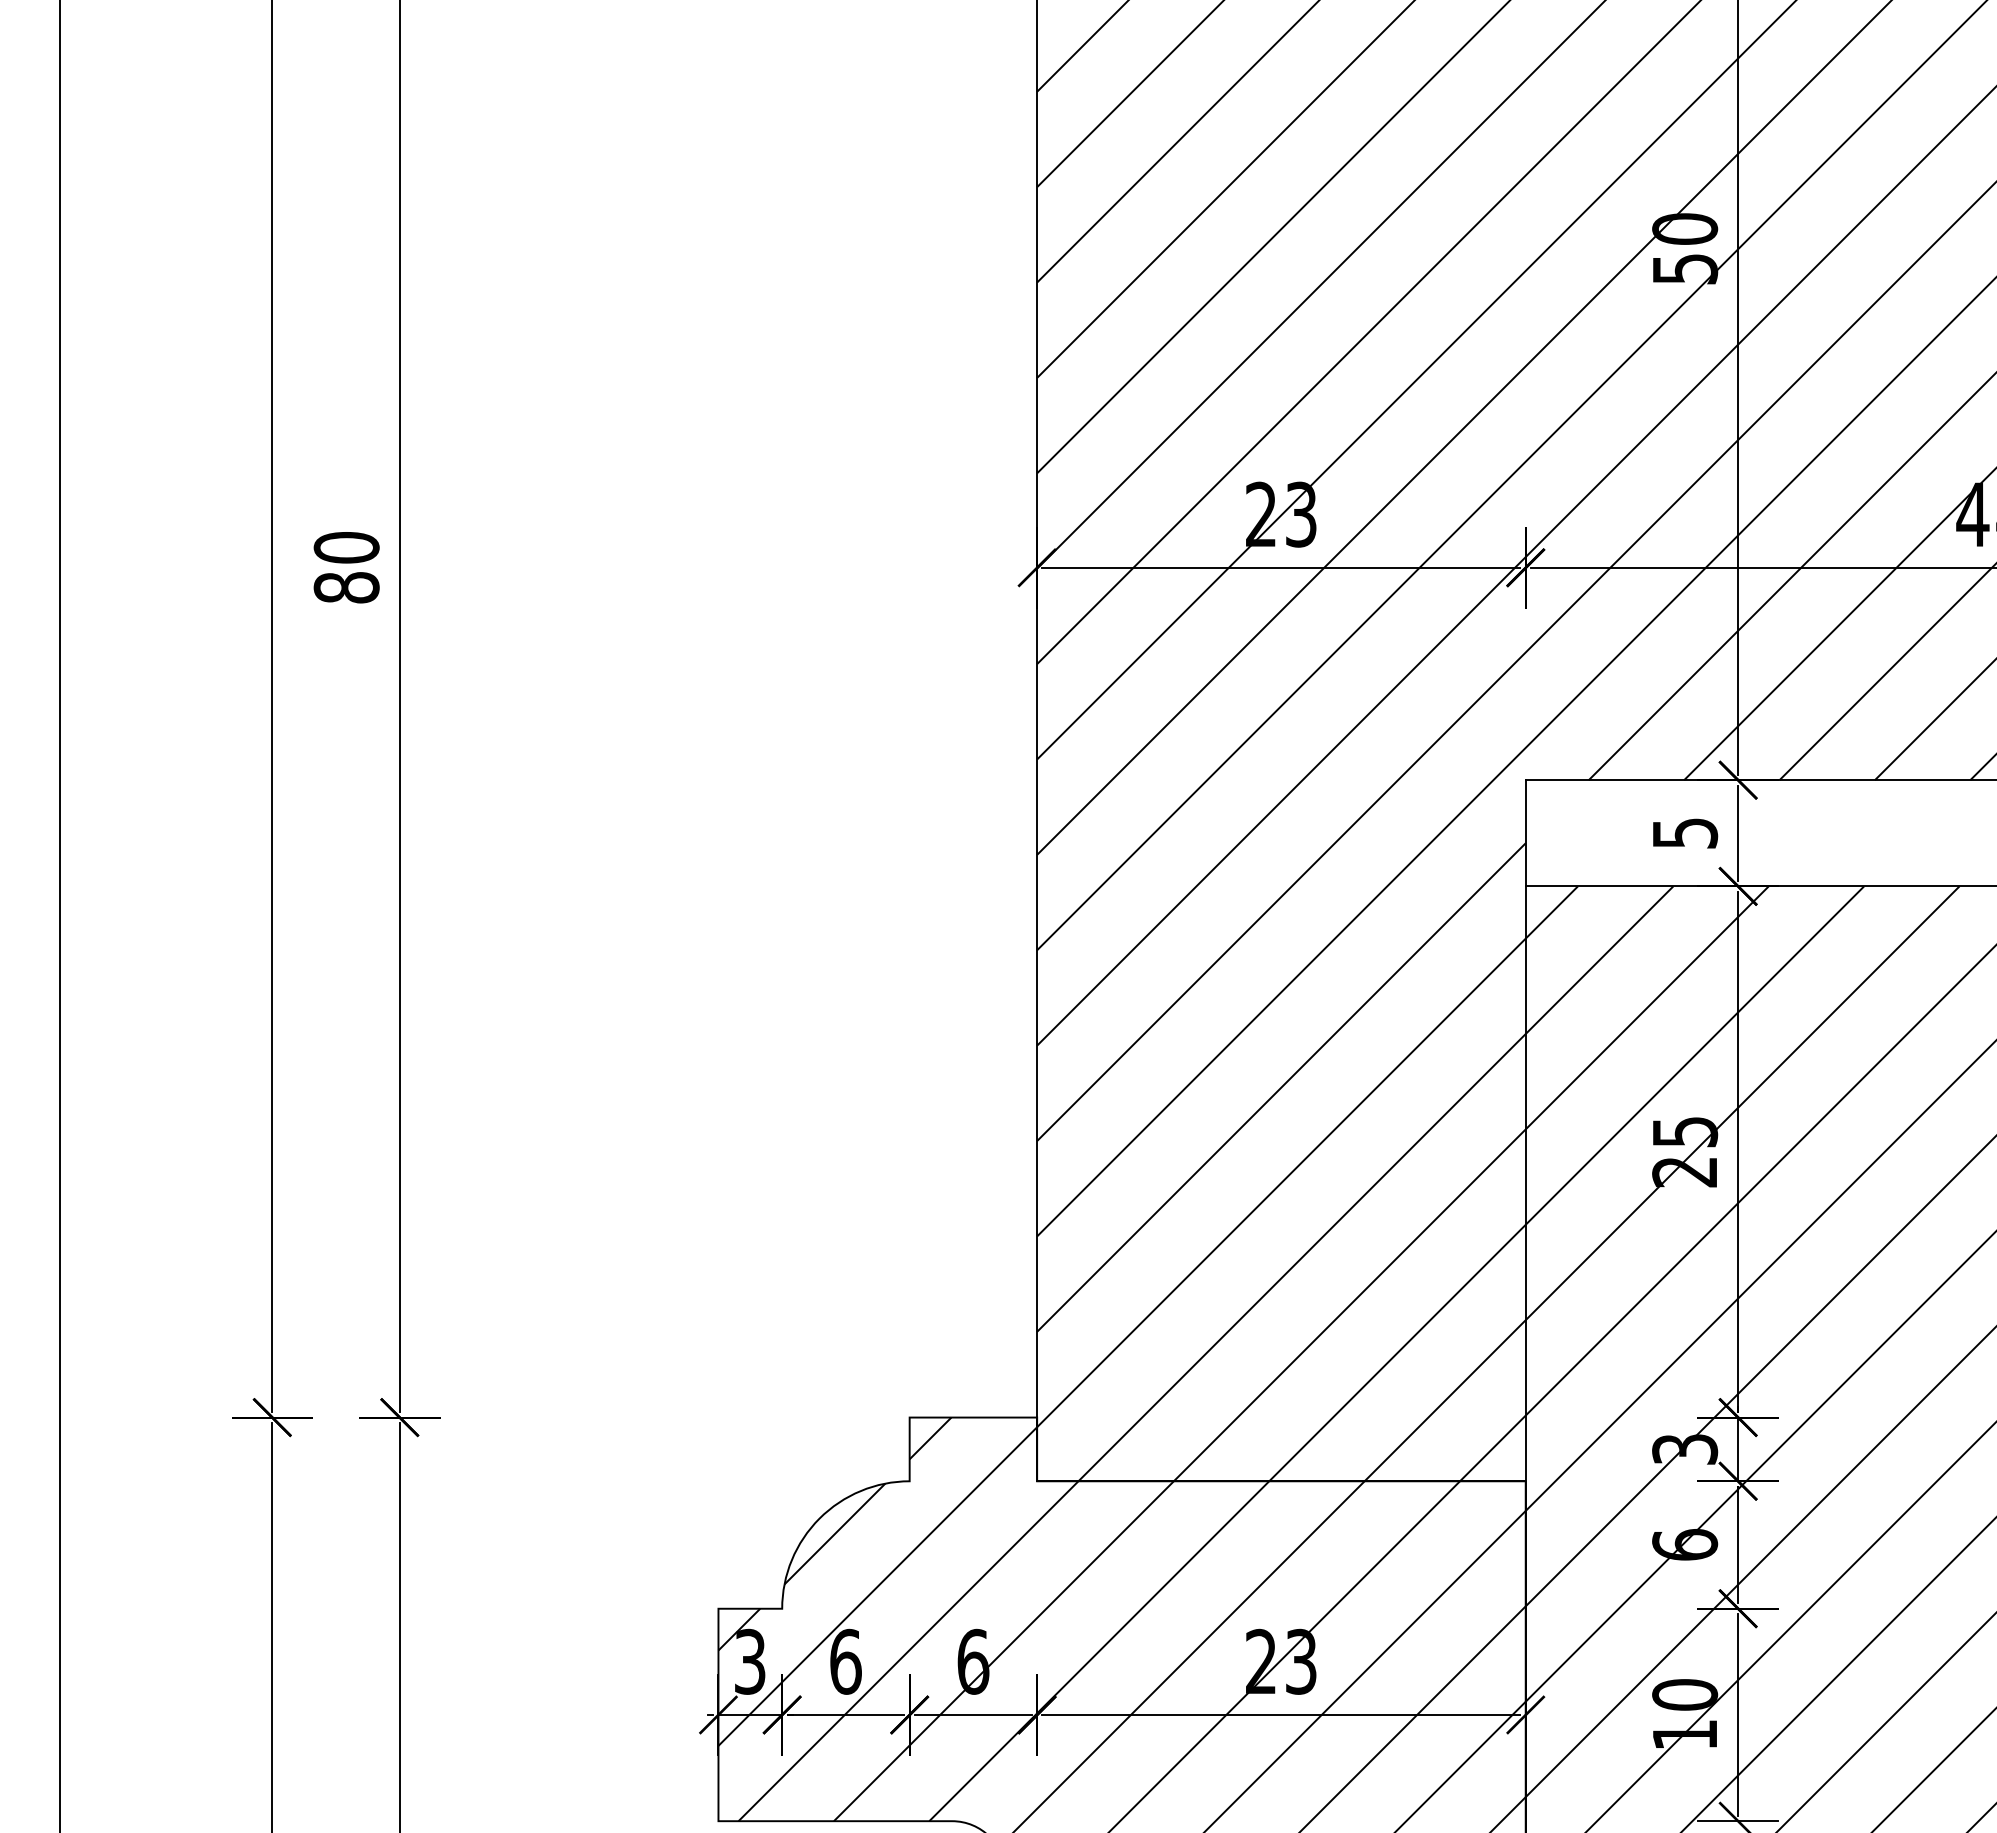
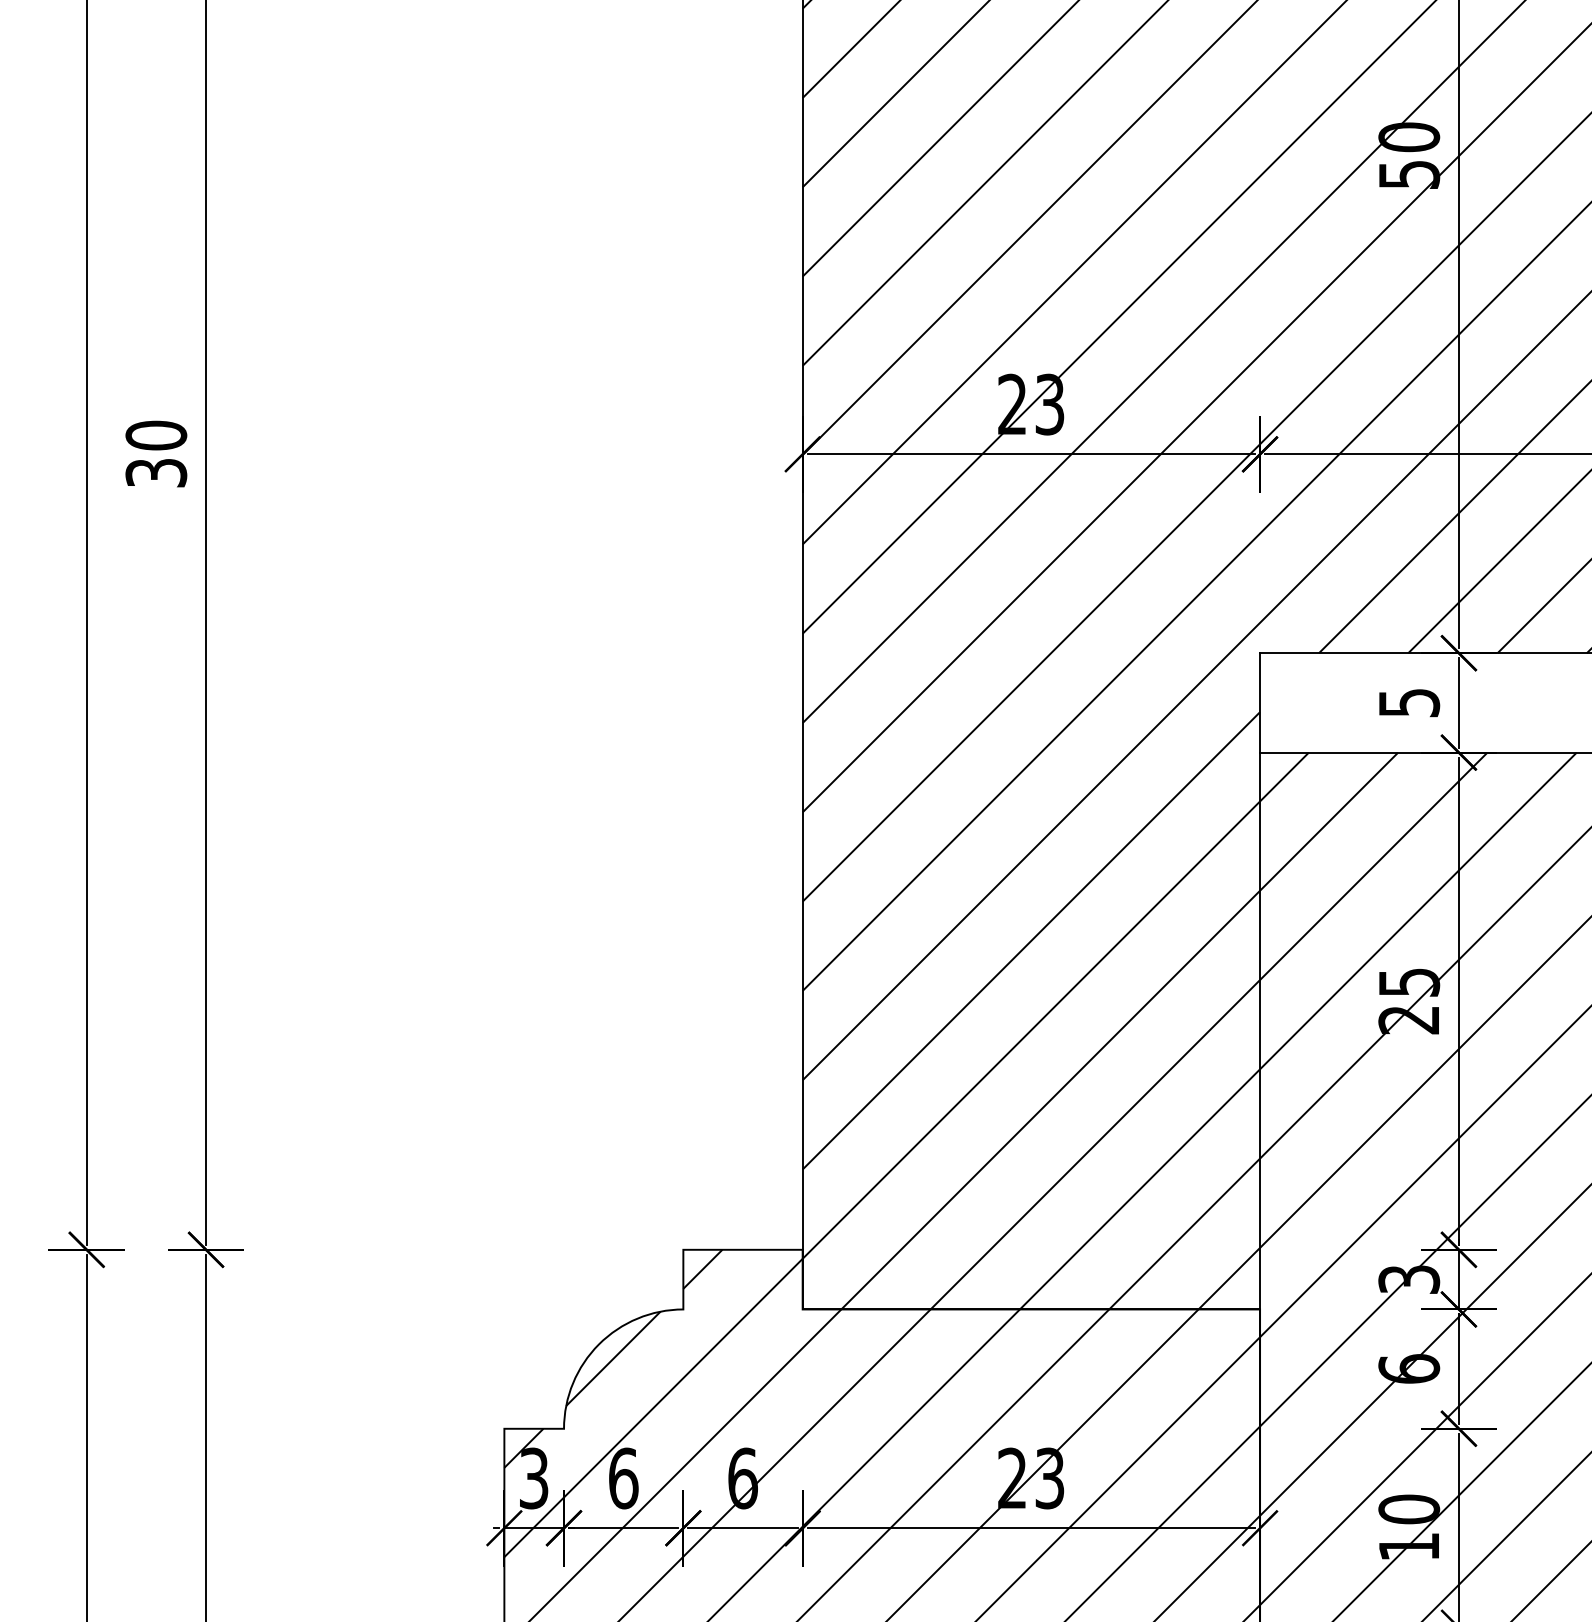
text: (346, 587) -> (156, 472), 80 -> 30

